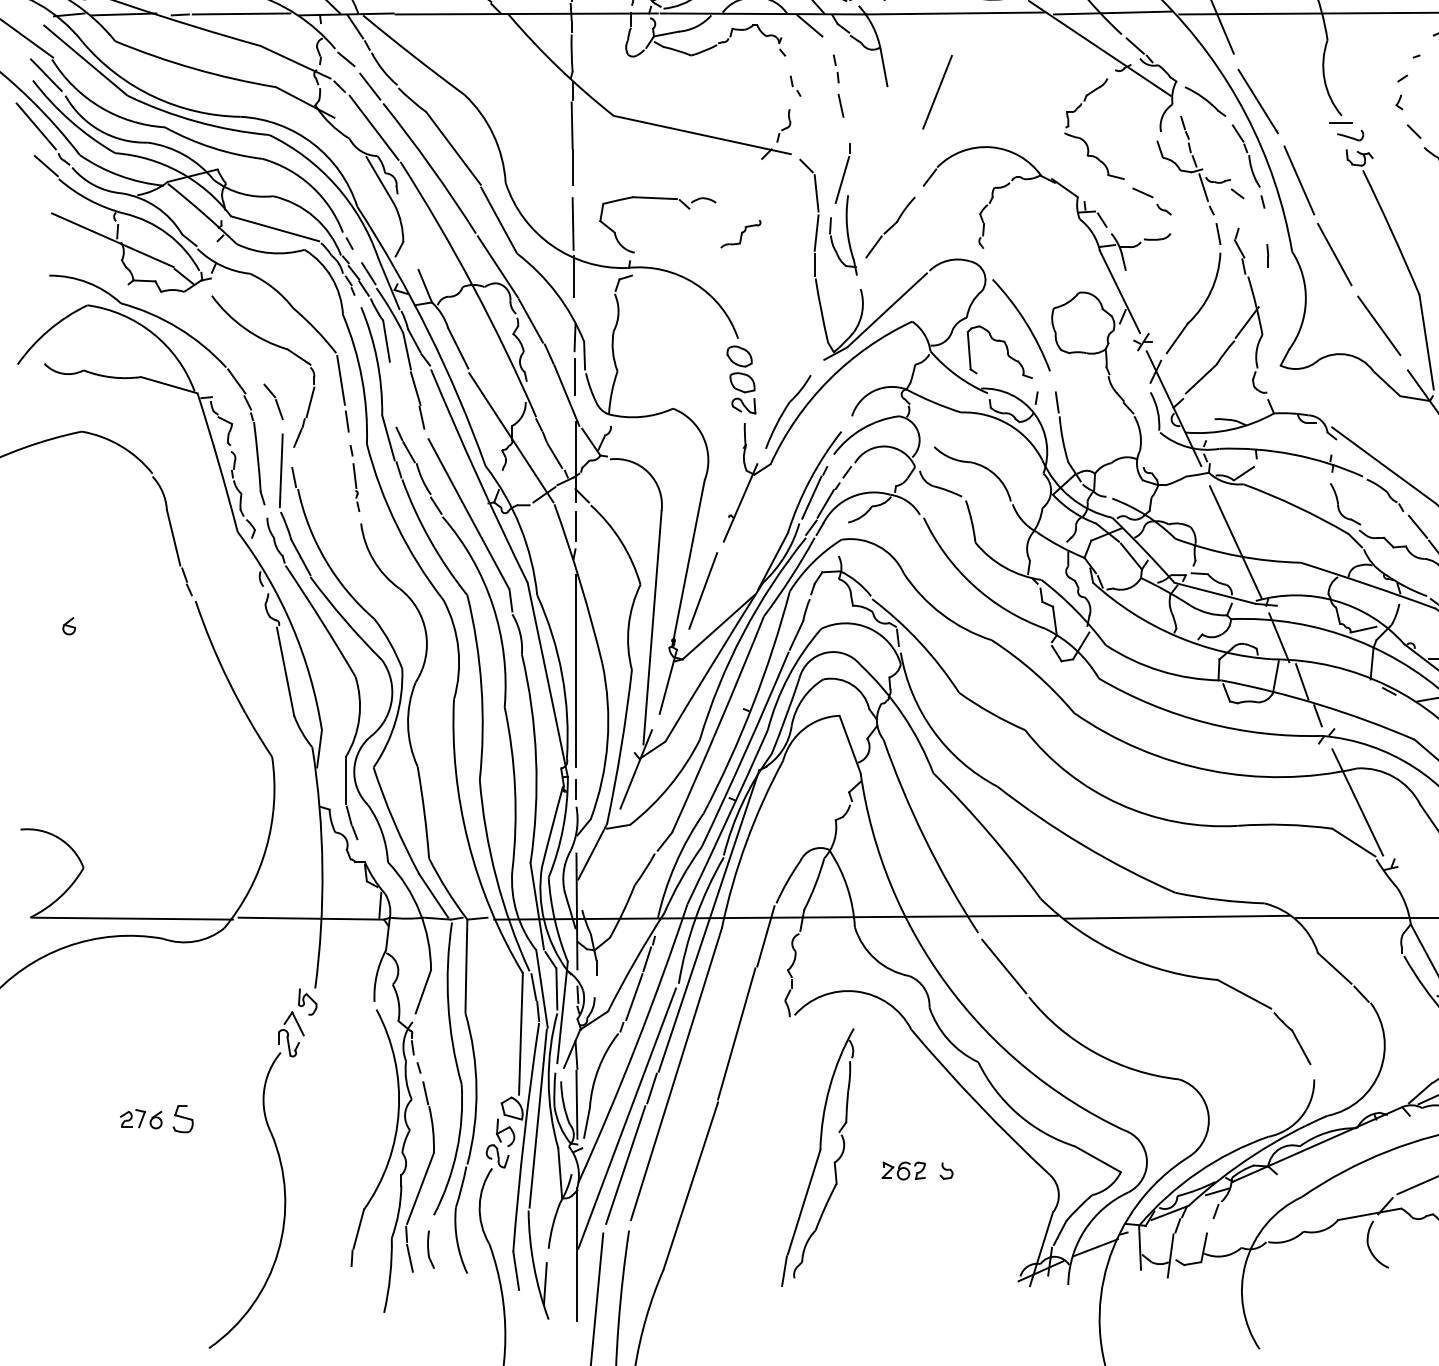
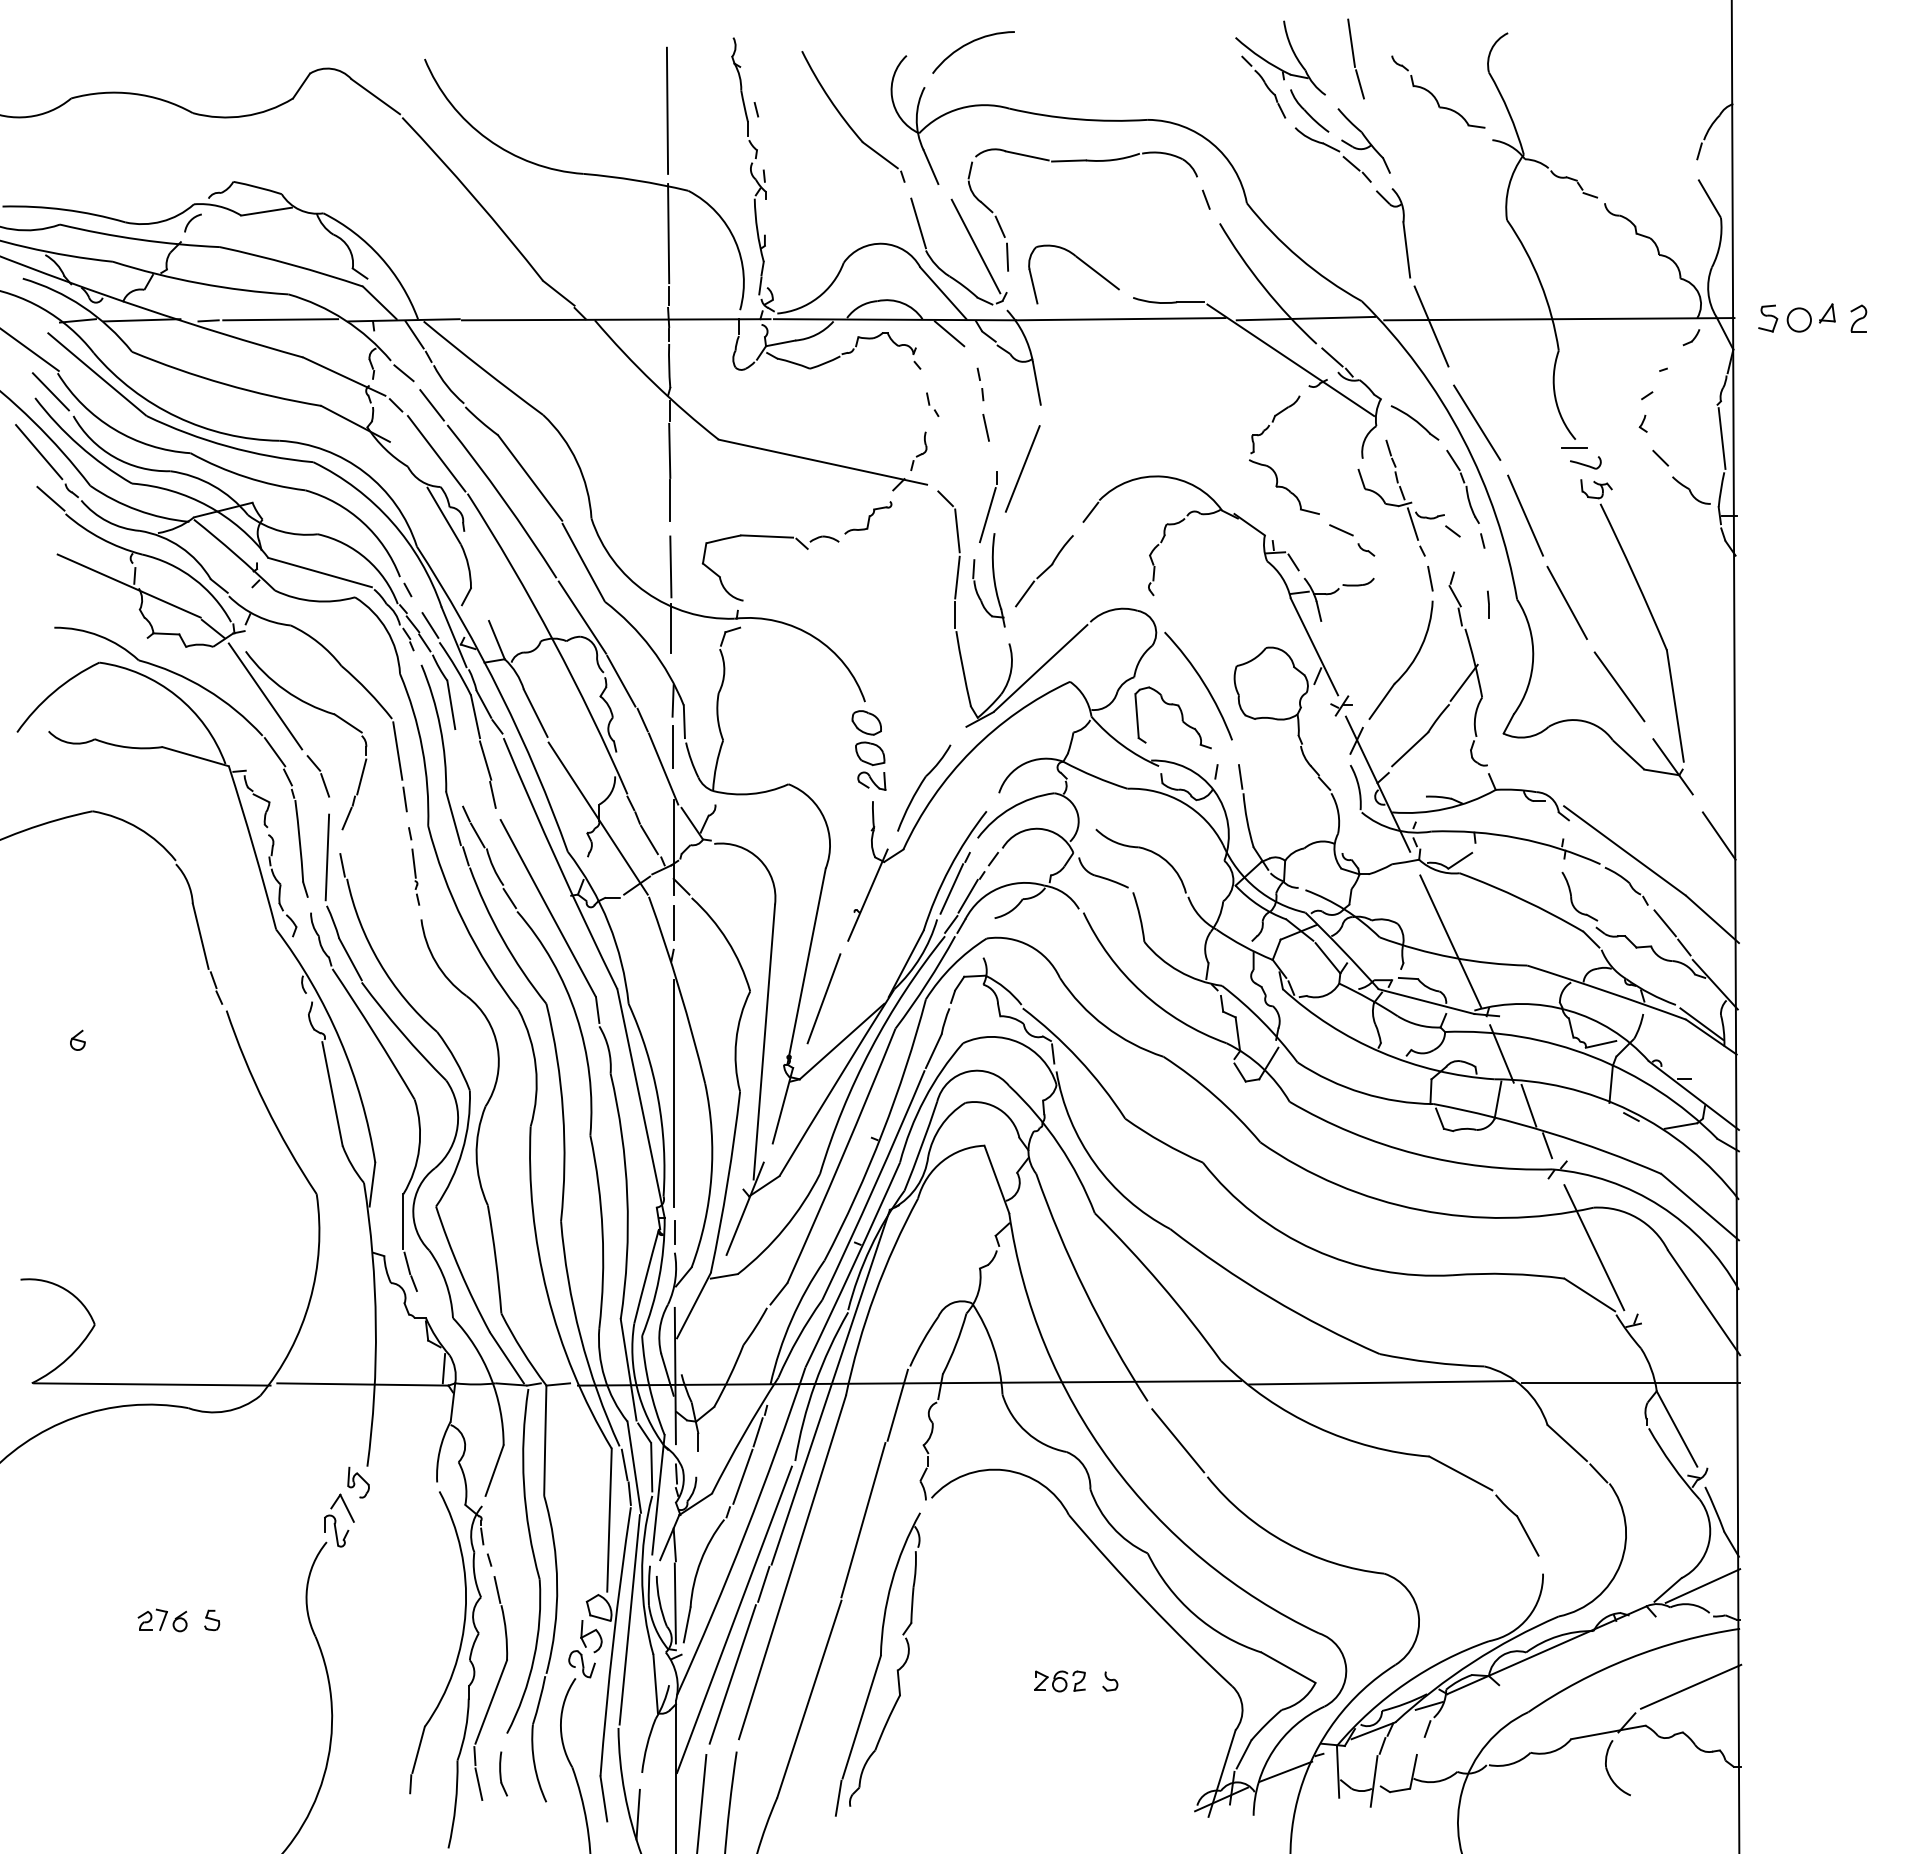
line: (937, 91) -> (1022, 468), moved
part: (741, 233) -> (868, 517), moved
line: (228, 334) -> (265, 696), added
part: (183, 1119) -> (212, 1620), size x0.62
part: (817, 1157) -> (877, 1664), moved

